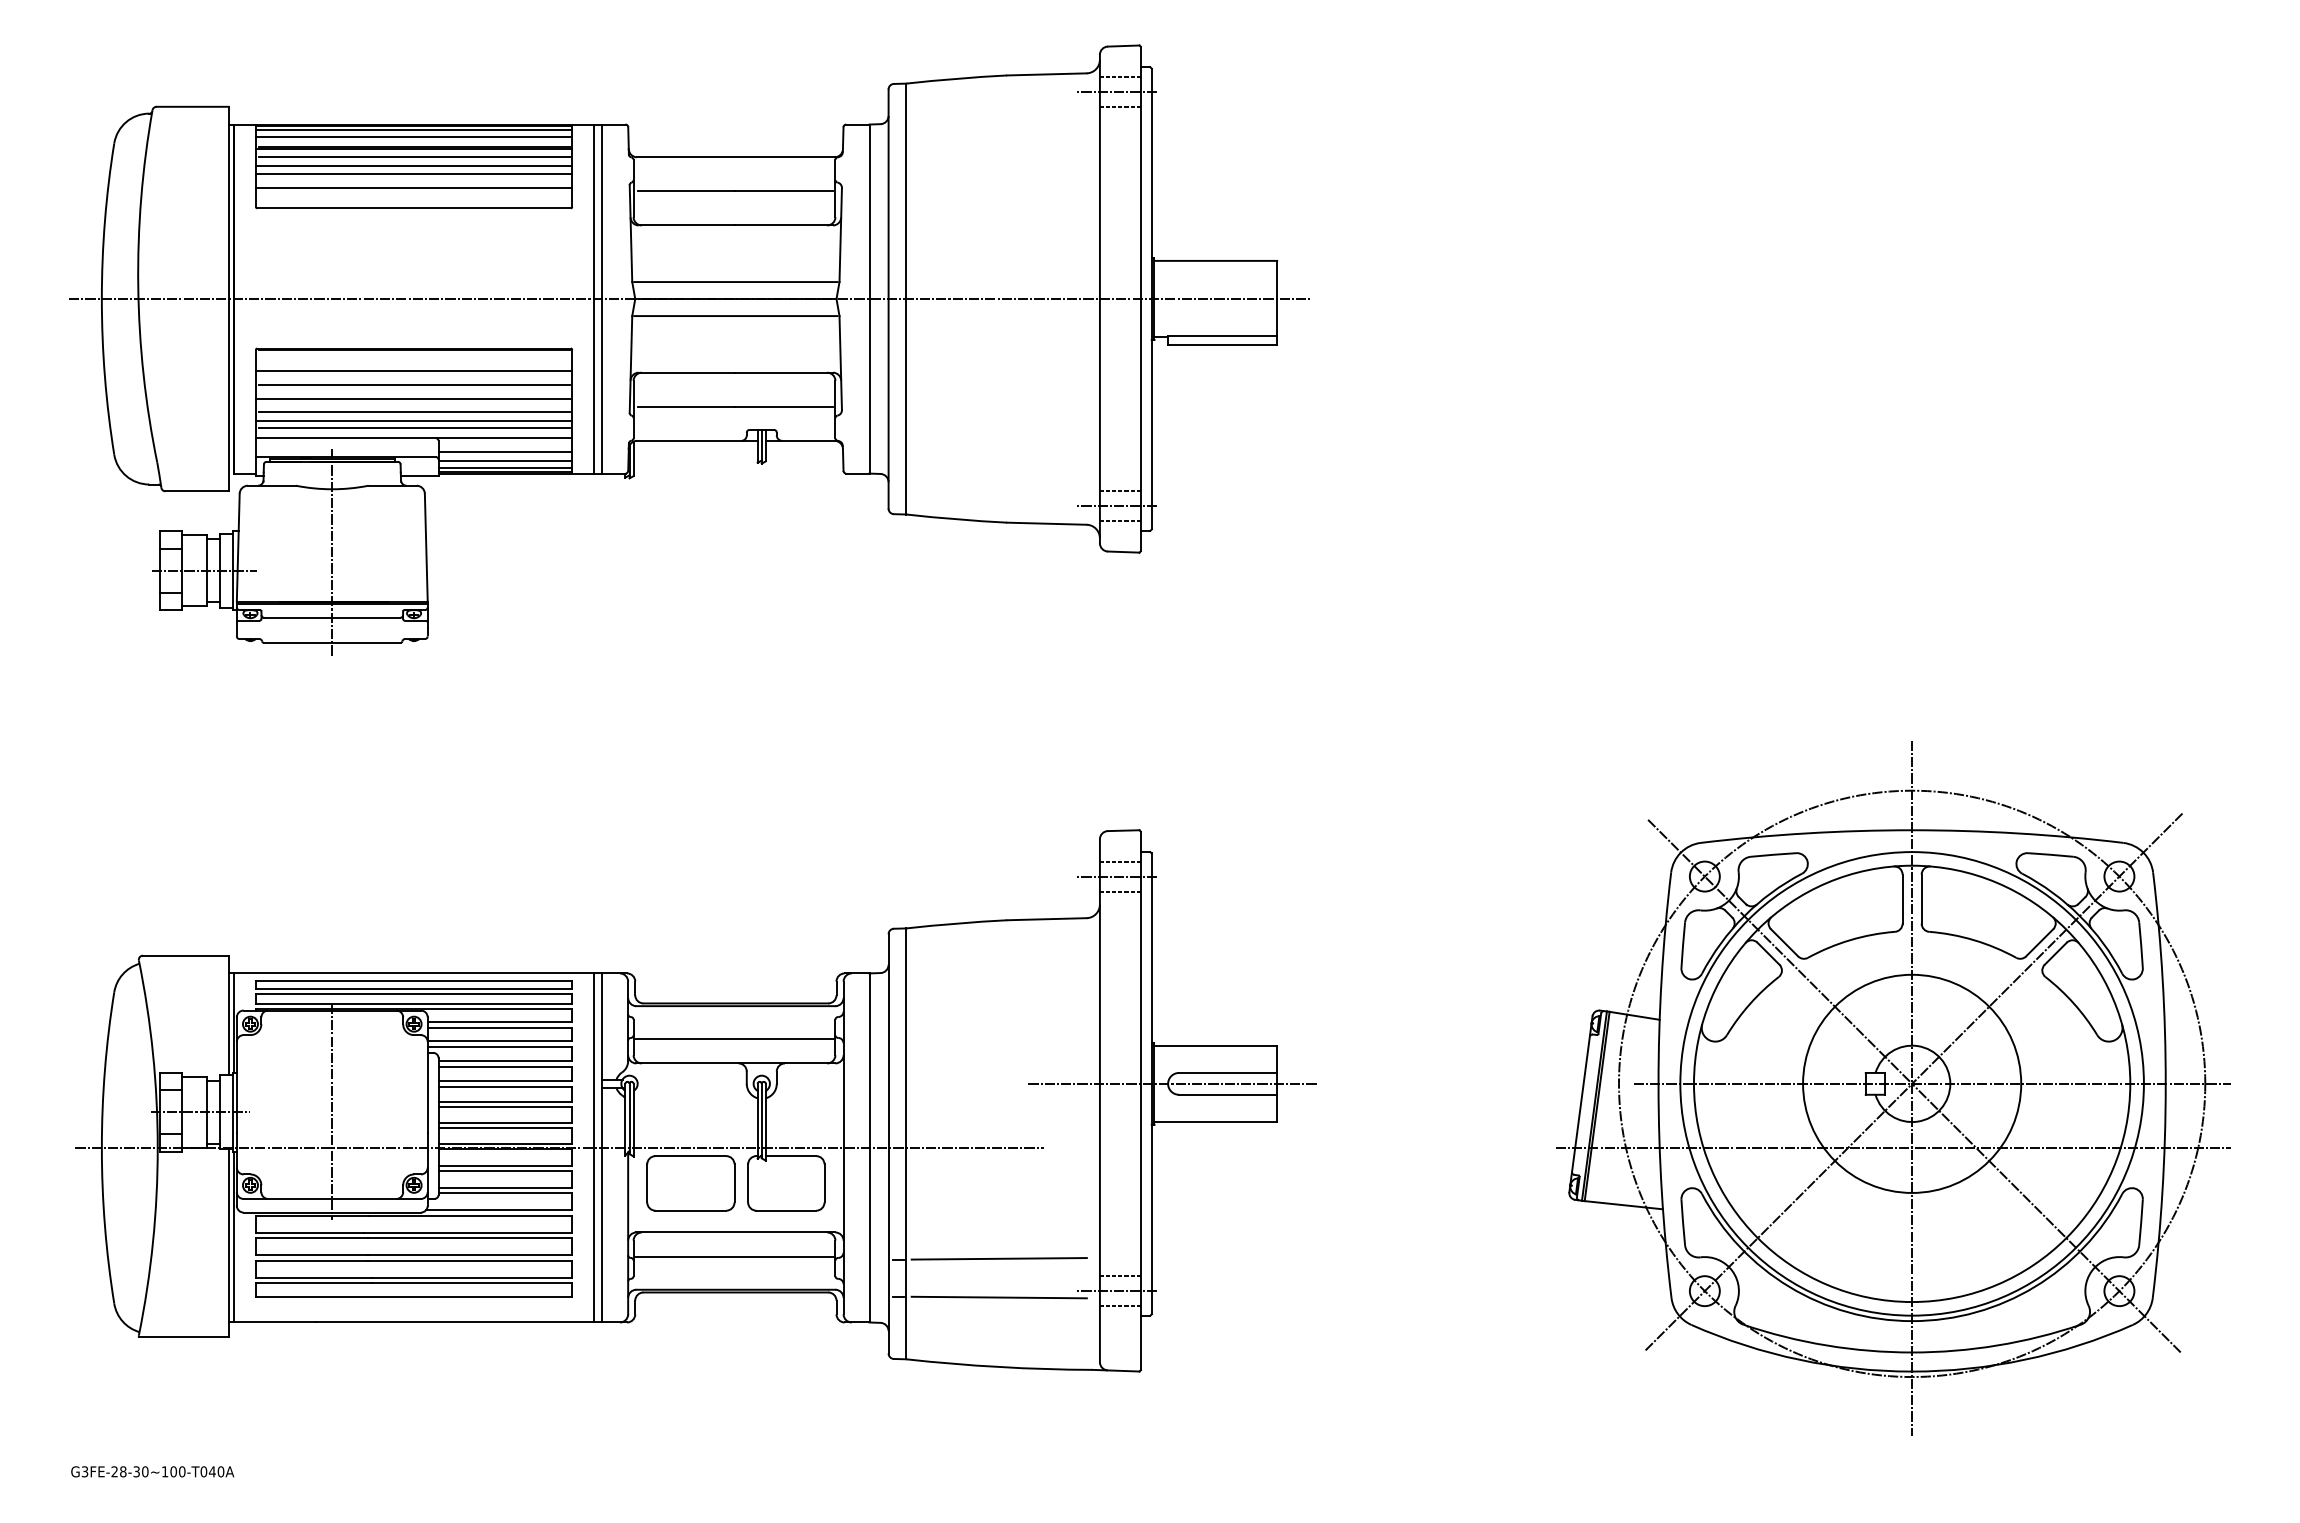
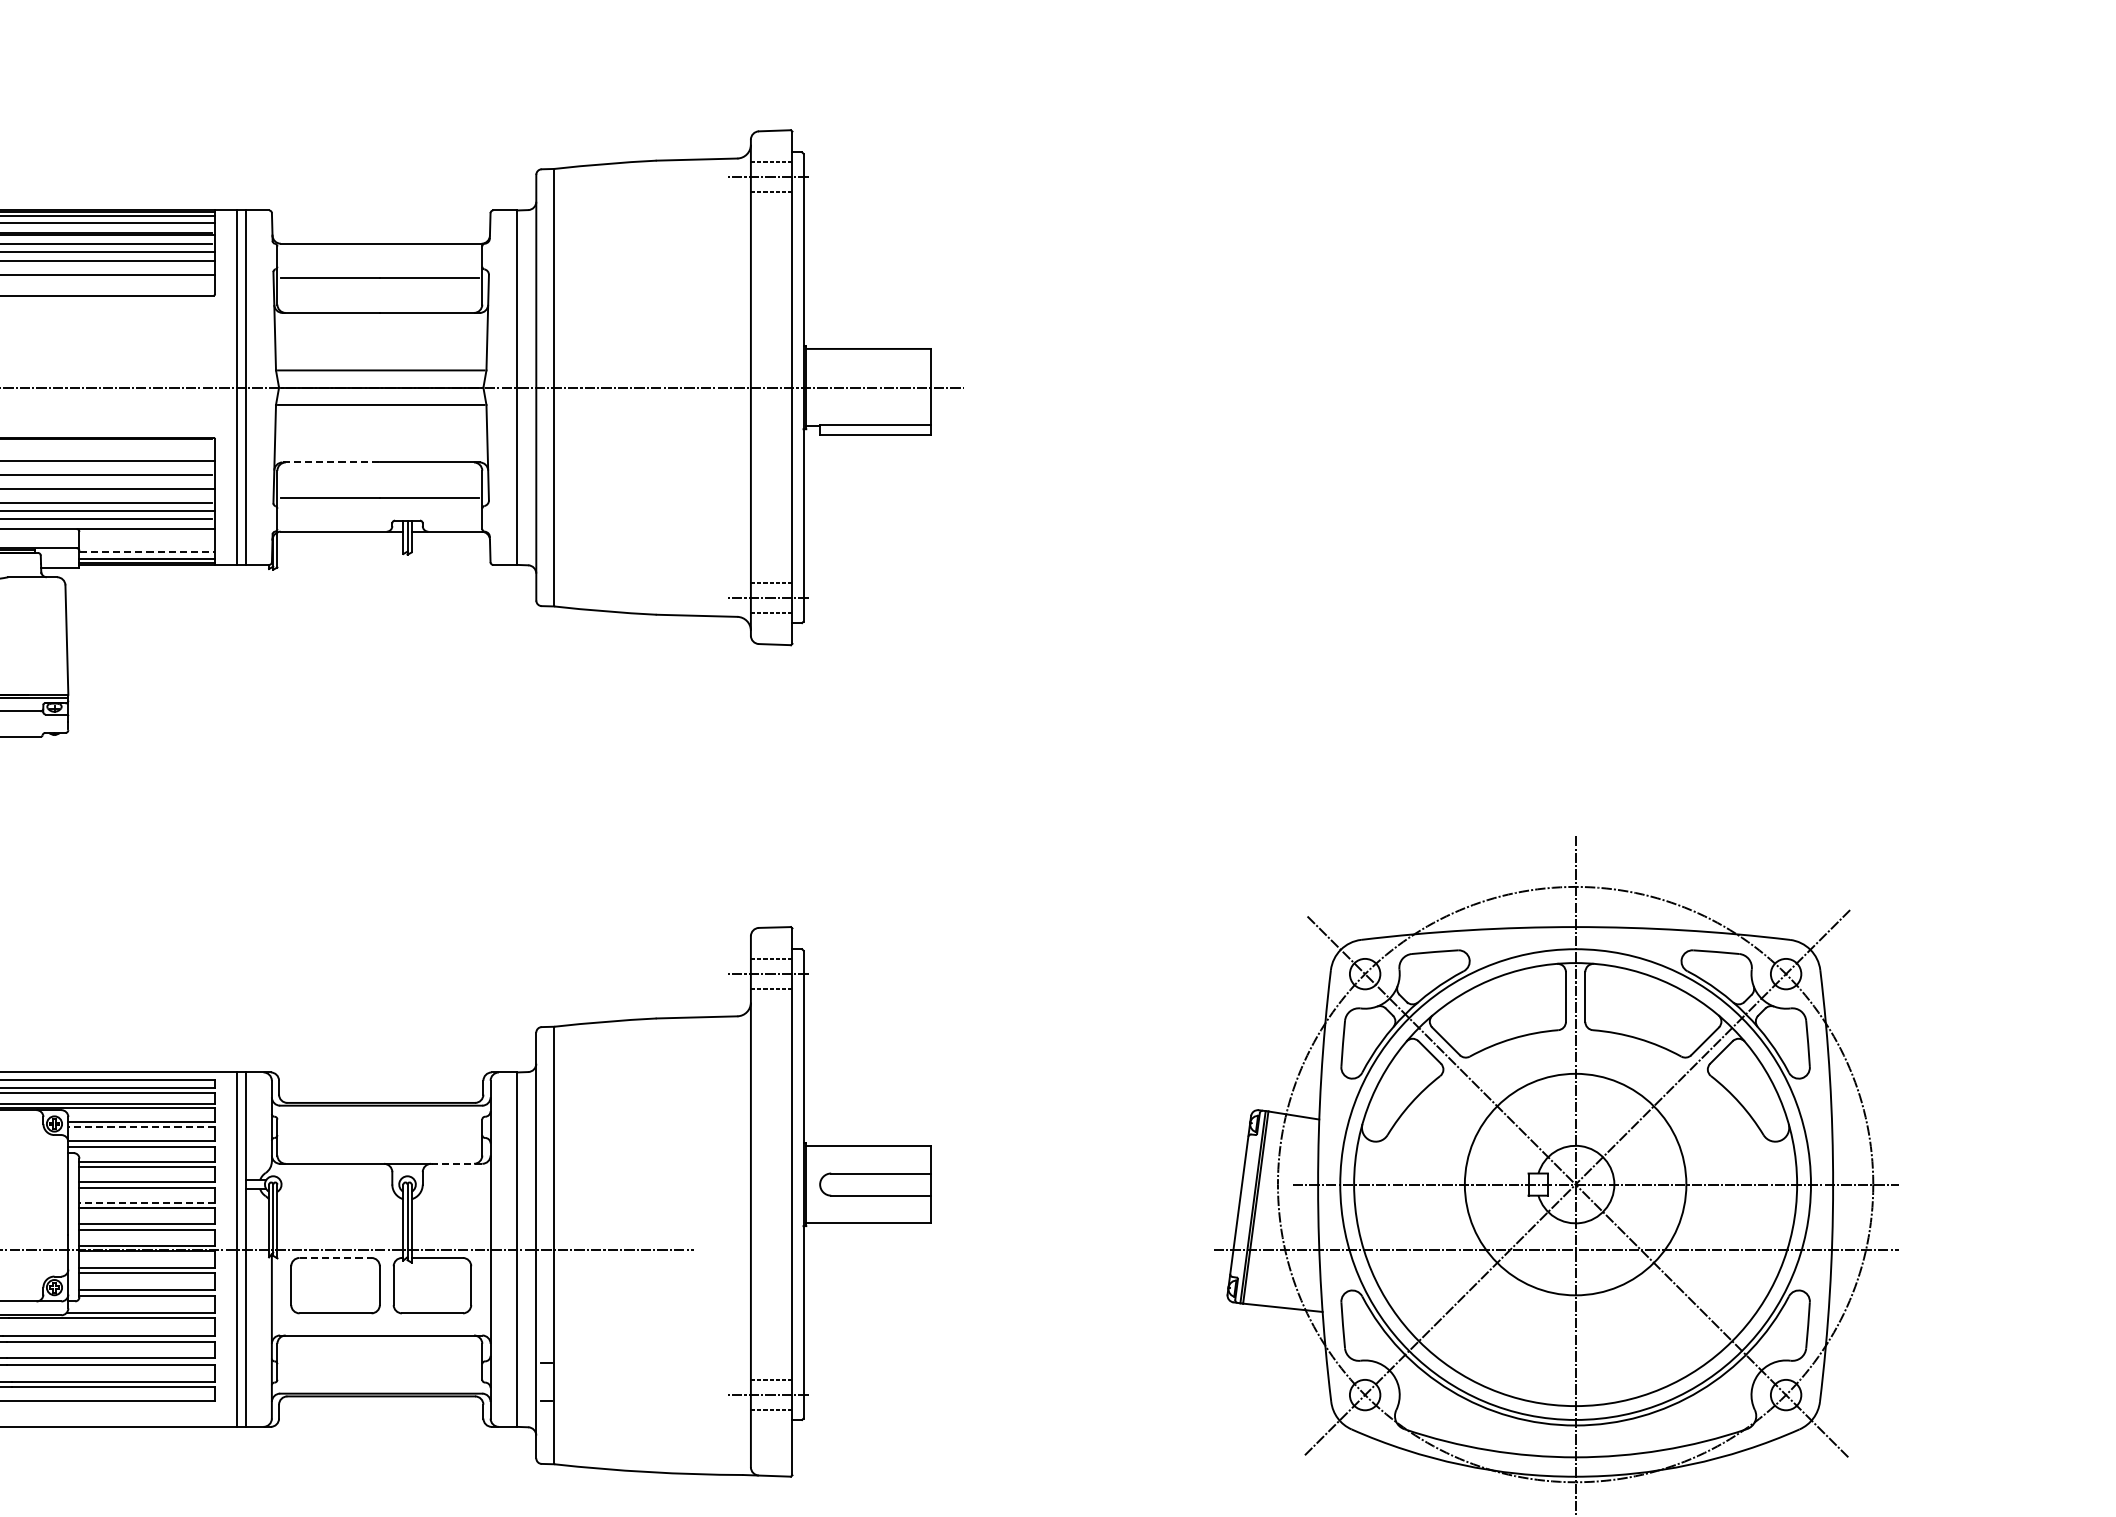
line: (687, 372) -> (332, 462), solid -> dashed
line: (505, 451) -> (147, 542), removed
line: (505, 461) -> (147, 552), solid -> dashed
line: (499, 1027) -> (141, 1127), solid -> dashed
line: (734, 1038) -> (379, 1138), removed
line: (810, 1063) -> (457, 1163), solid -> dashed
line: (1173, 1083) -> (825, 1184), removed
line: (505, 1101) -> (147, 1202), solid -> dashed
line: (691, 1156) -> (336, 1258), solid -> dashed
line: (734, 1257) -> (379, 1360), removed
line: (998, 1258) -> (647, 1361), removed
line: (998, 1297) -> (647, 1401), removed

